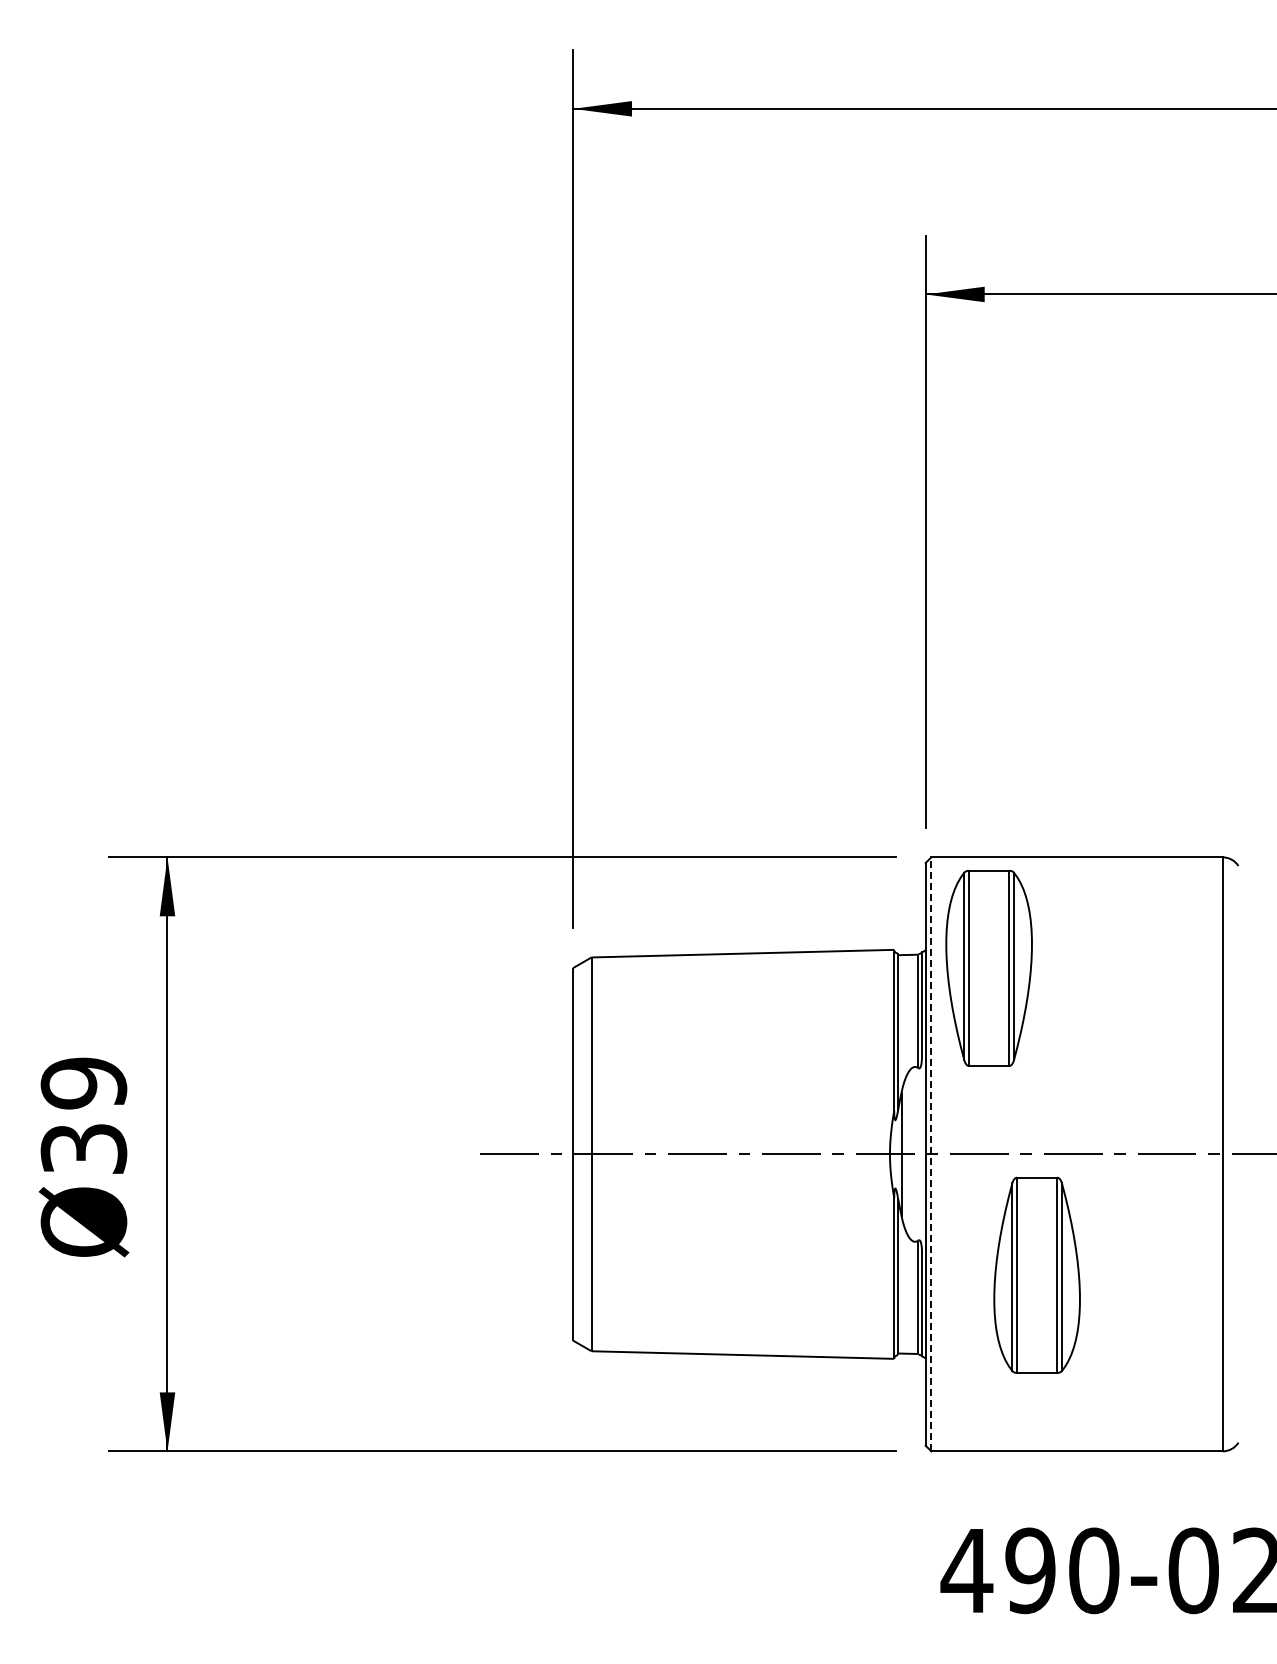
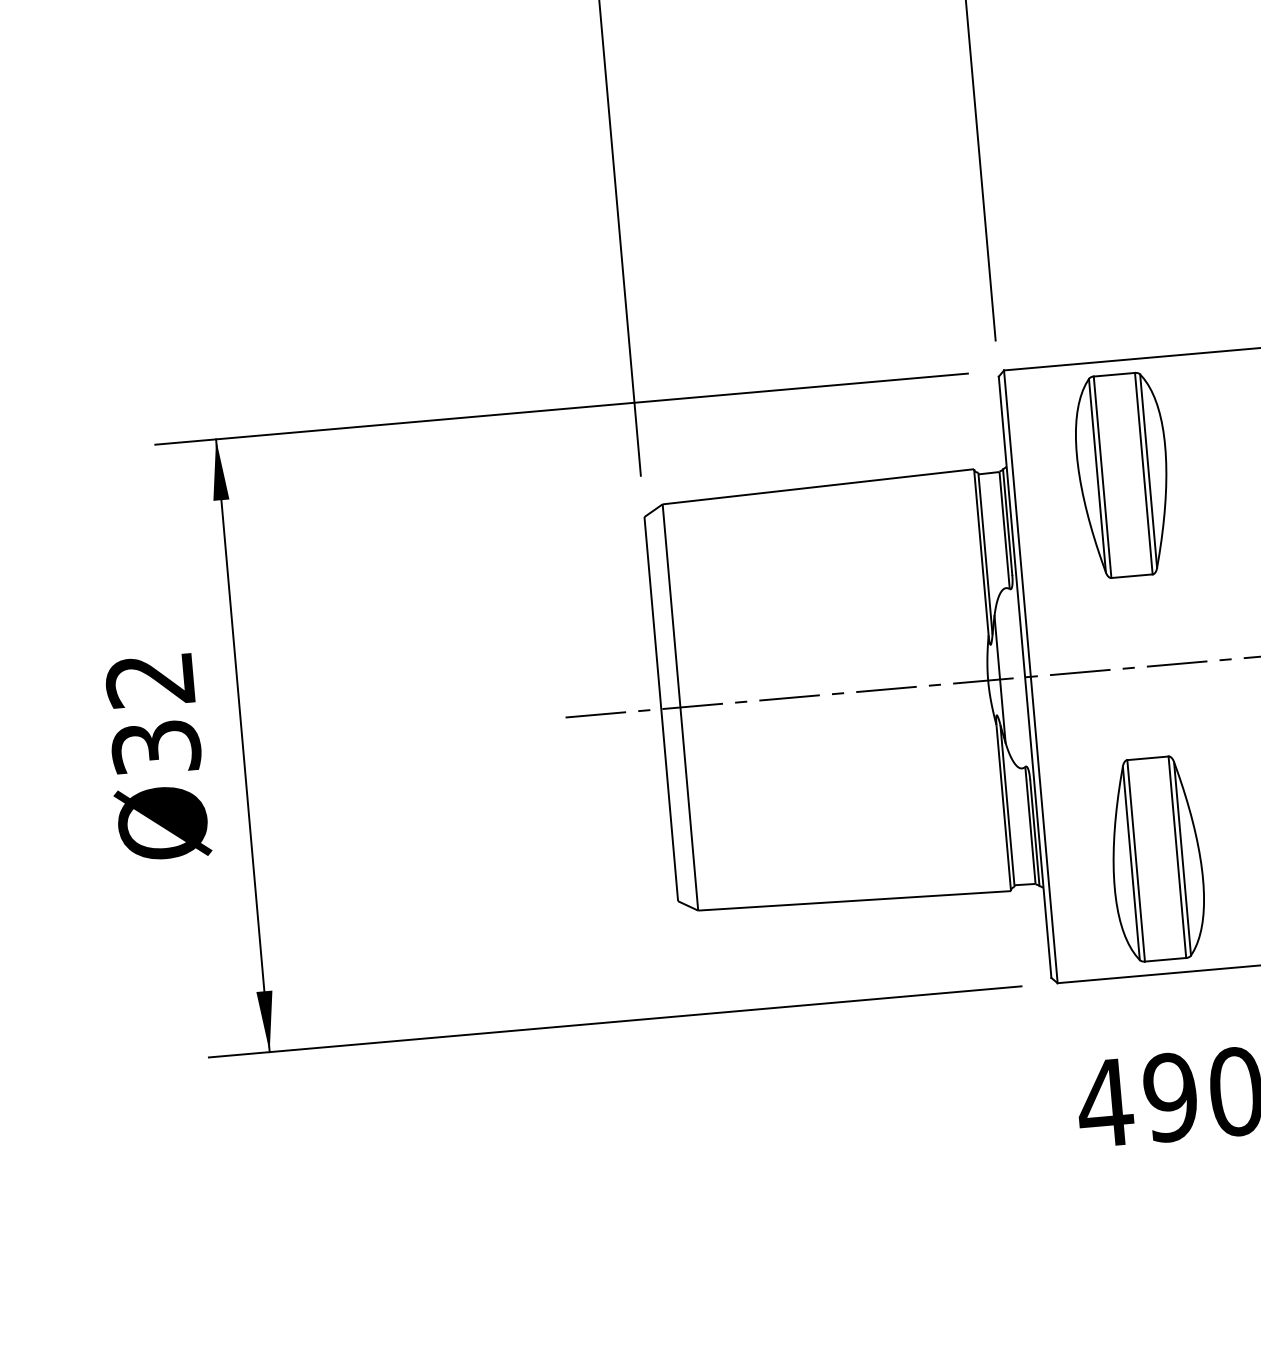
part: (988, 967) -> (1122, 474), moved
text: (83, 1083) -> (149, 680), Ø39 -> Ø32
line: (931, 1154) -> (1031, 676), dashed -> solid
part: (1036, 1274) -> (1156, 858), moved

